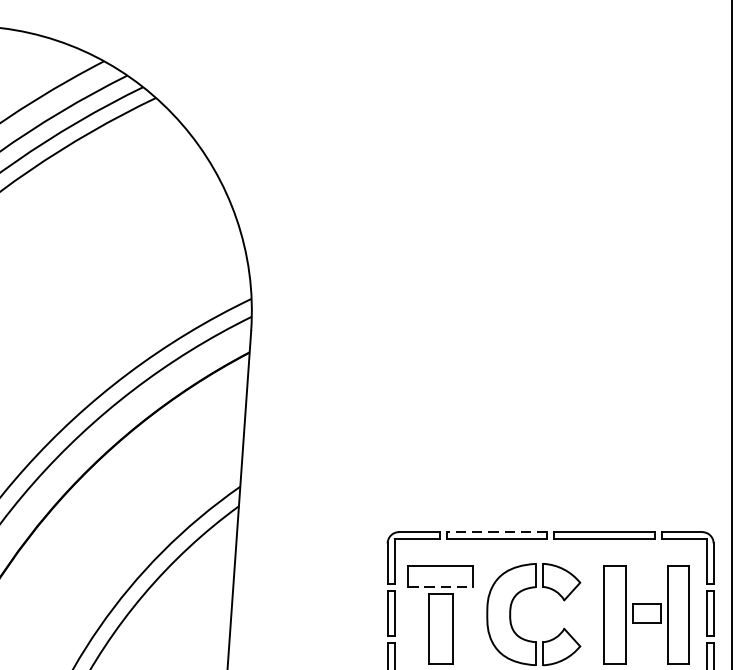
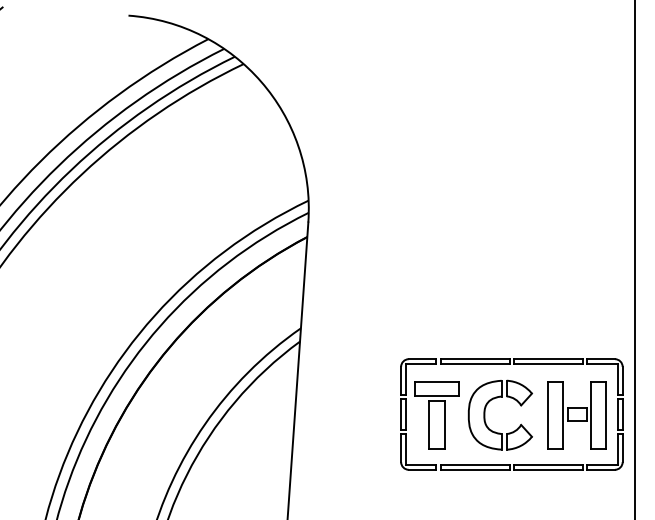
line: (495, 532) -> (474, 359), dashed -> solid
line: (441, 587) -> (437, 396), dashed -> solid

